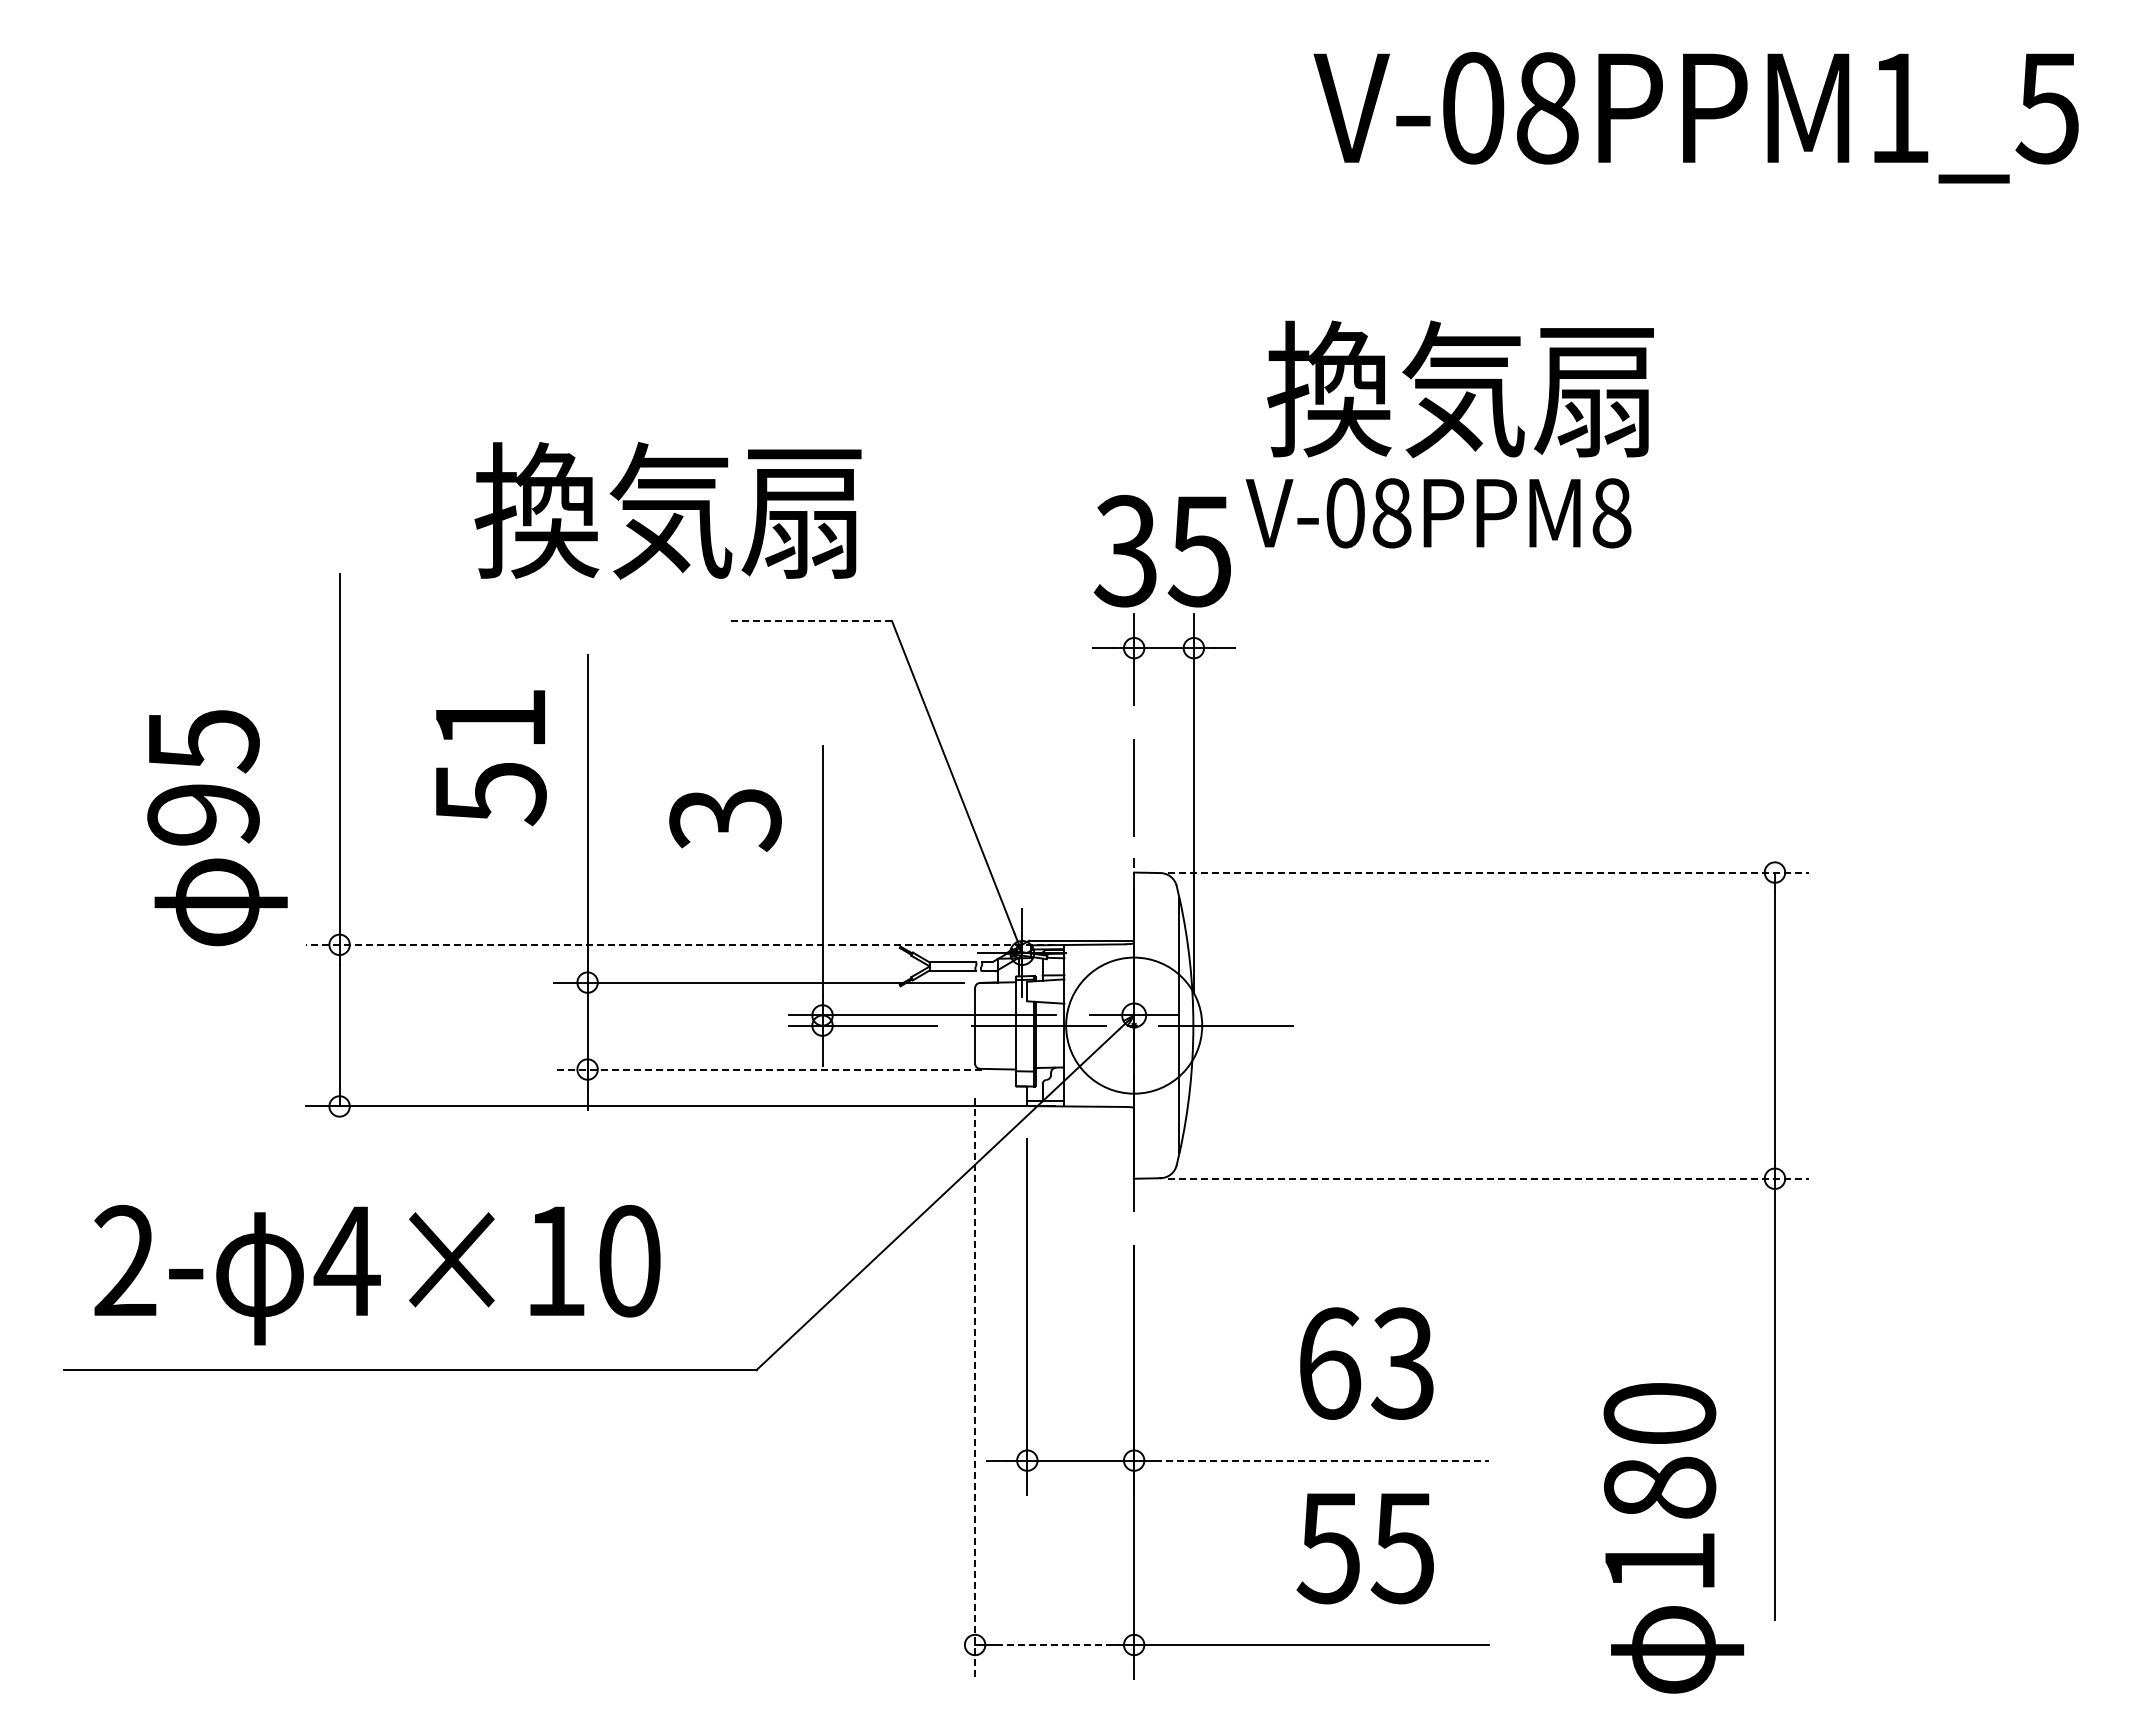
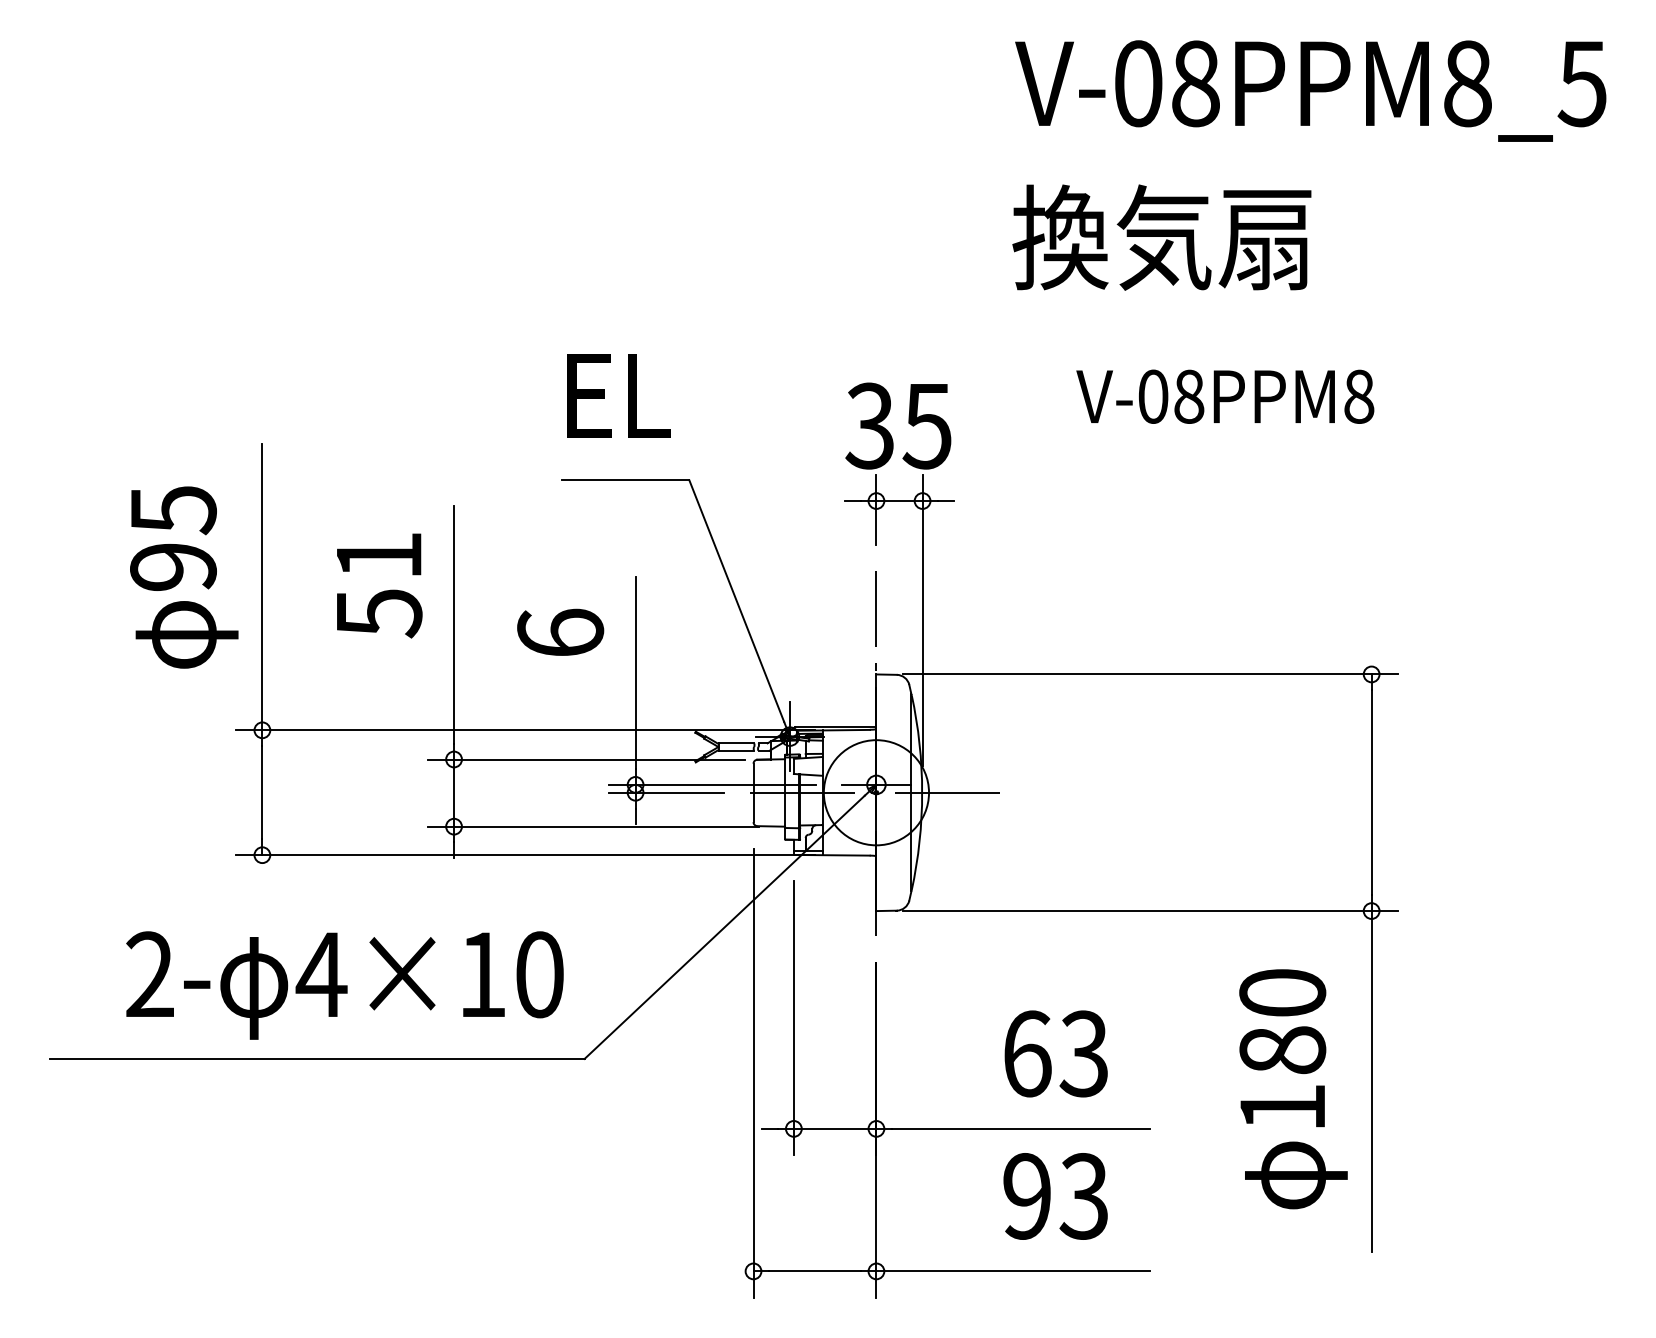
text: (1899, 108) -> (1467, 83), V-08PPM1_5 -> V-08PPM8_5
text: (1460, 389) -> (1161, 237), moved
text: (670, 510) -> (518, 394), 換気扇 -> EL
text: (1438, 513) -> (1225, 396), moved
line: (809, 621) -> (625, 480), dashed -> solid
text: (725, 819) -> (560, 633), 3 -> 6
text: (217, 828) -> (184, 577), moved
line: (1489, 872) -> (1151, 674), dashed -> solid
line: (680, 944) -> (525, 730), dashed -> solid
line: (767, 1069) -> (593, 826), dashed -> solid
line: (1489, 1178) -> (1151, 910), dashed -> solid
text: (377, 1275) -> (345, 985), moved
line: (975, 1388) -> (753, 1073), dashed -> solid
line: (1322, 1460) -> (1021, 1128), dashed -> solid
text: (1673, 1538) -> (1293, 1089), moved
text: (1364, 1547) -> (1054, 1196), 55 -> 93
line: (1055, 1645) -> (815, 1271), dashed -> solid

